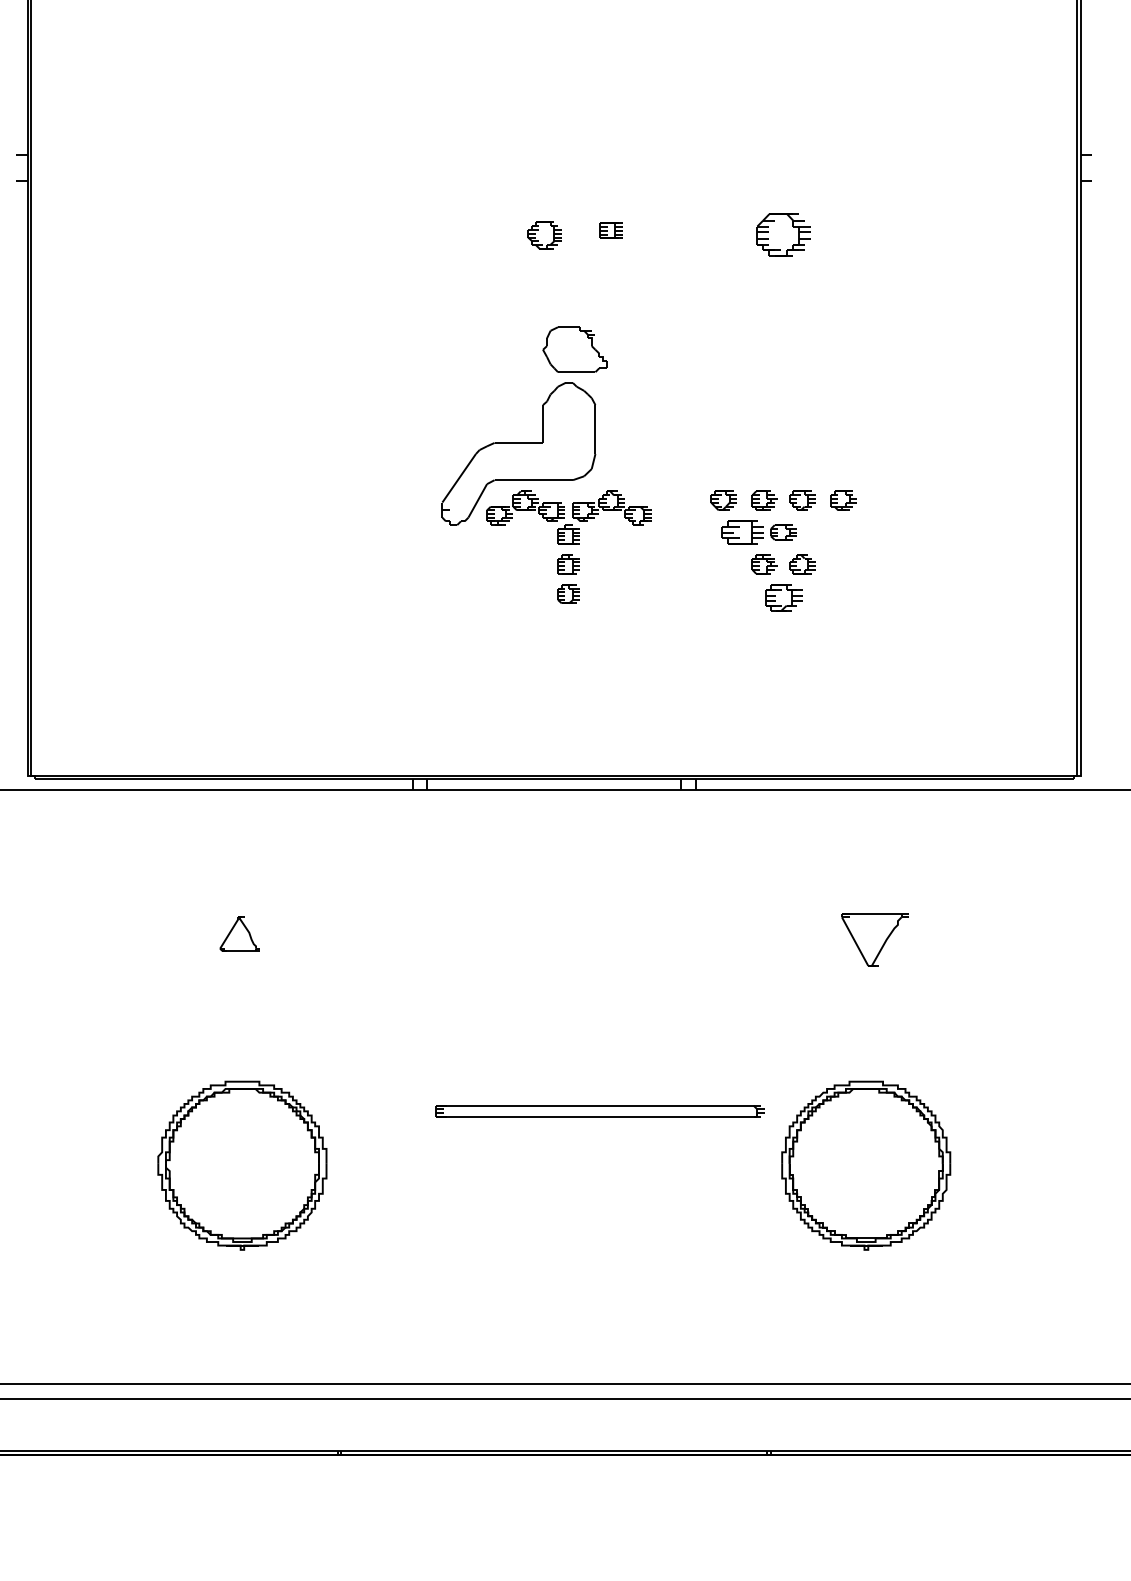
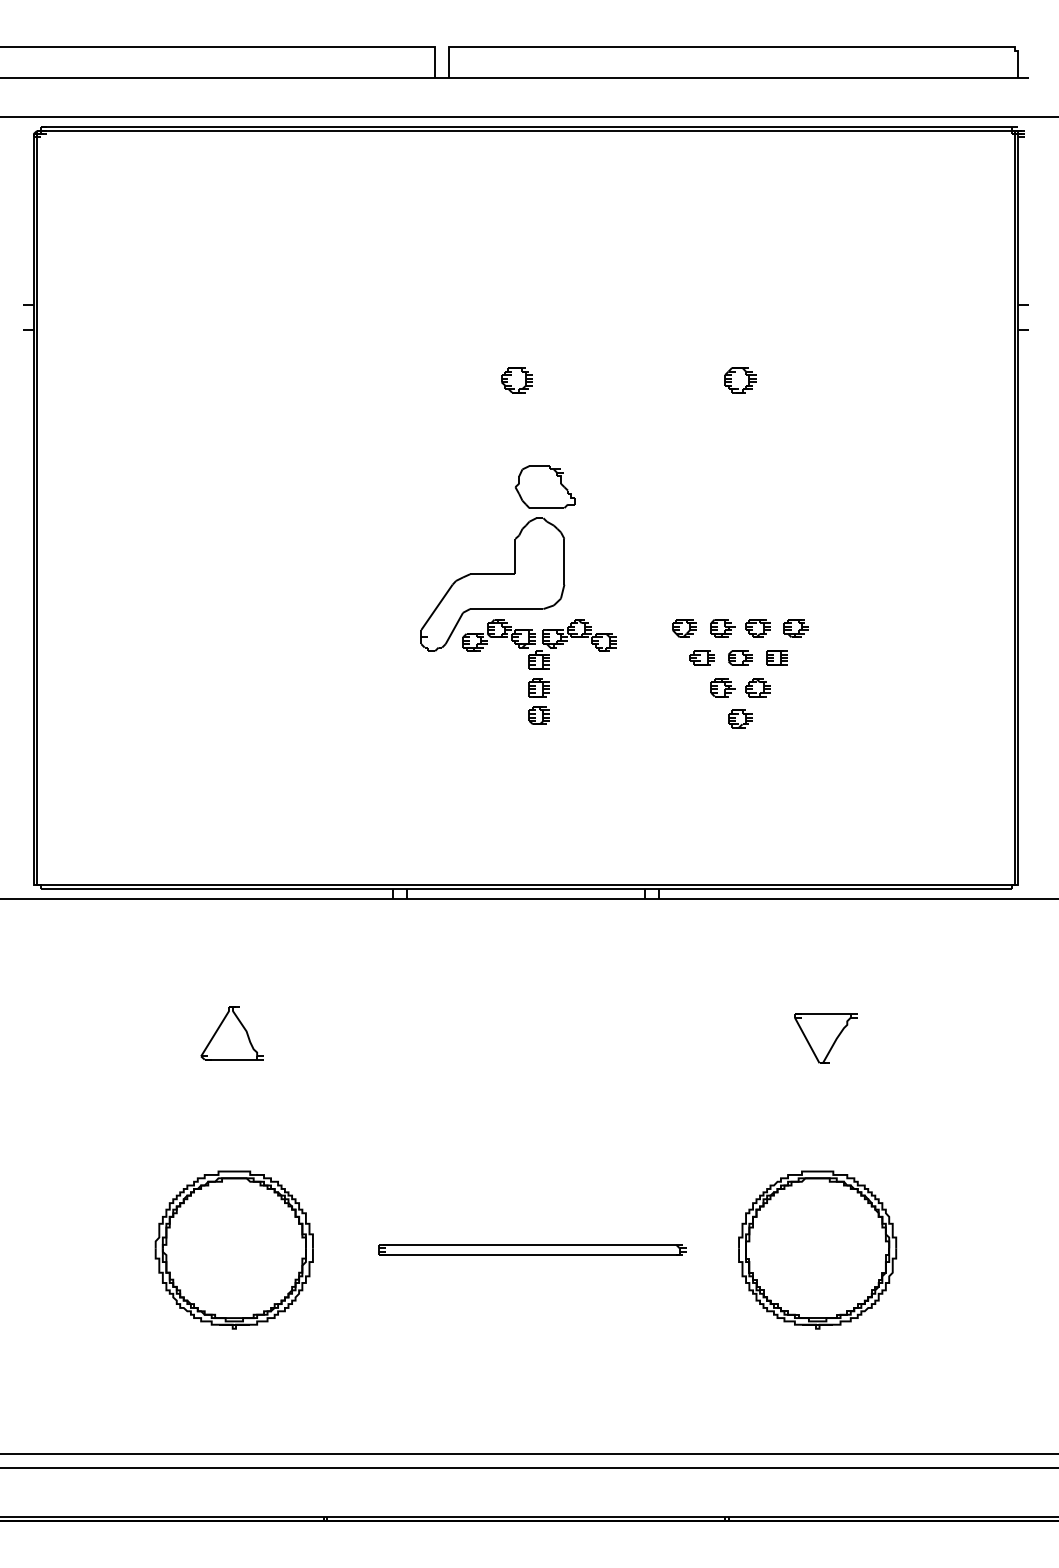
part: (610, 230) -> (776, 657), moved
part: (783, 235) -> (740, 380), size x0.62
part: (742, 531) -> (701, 657), size x0.62
part: (783, 597) -> (740, 718), size x0.71
part: (239, 934) -> (231, 1033), size x1.67
part: (599, 1110) -> (532, 1249), moved

